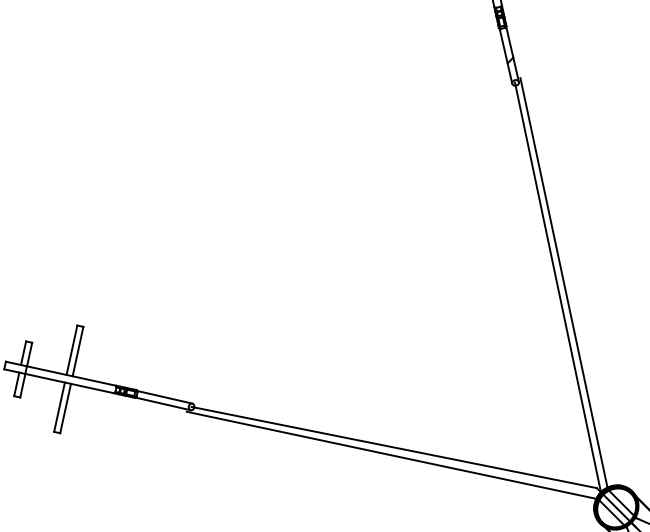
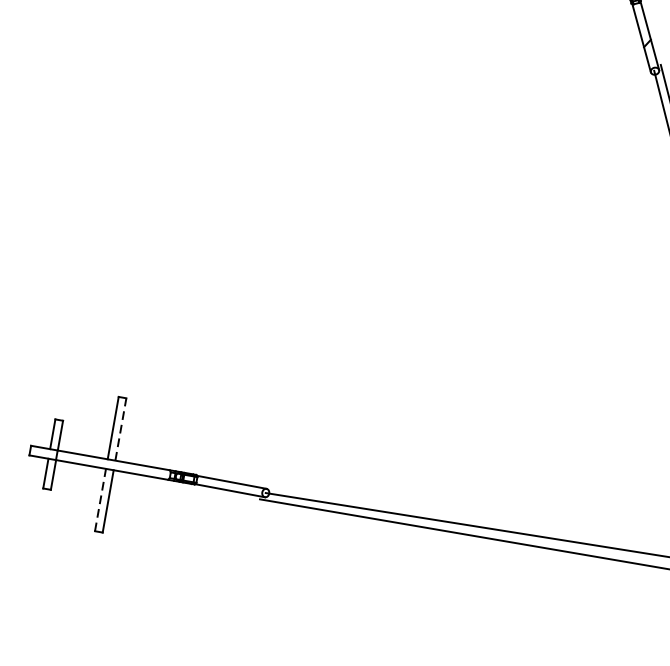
line: (78, 351) -> (121, 429), solid -> dashed
line: (59, 406) -> (100, 499), solid -> dashed

